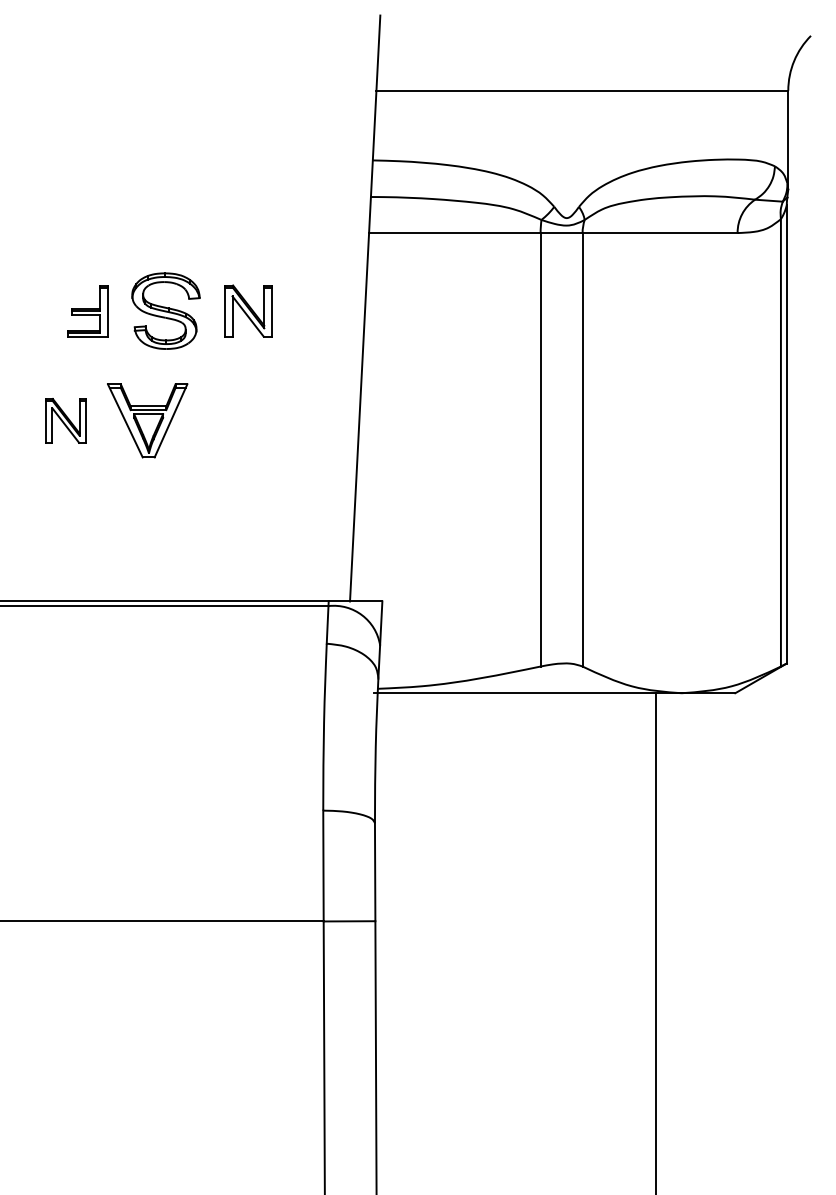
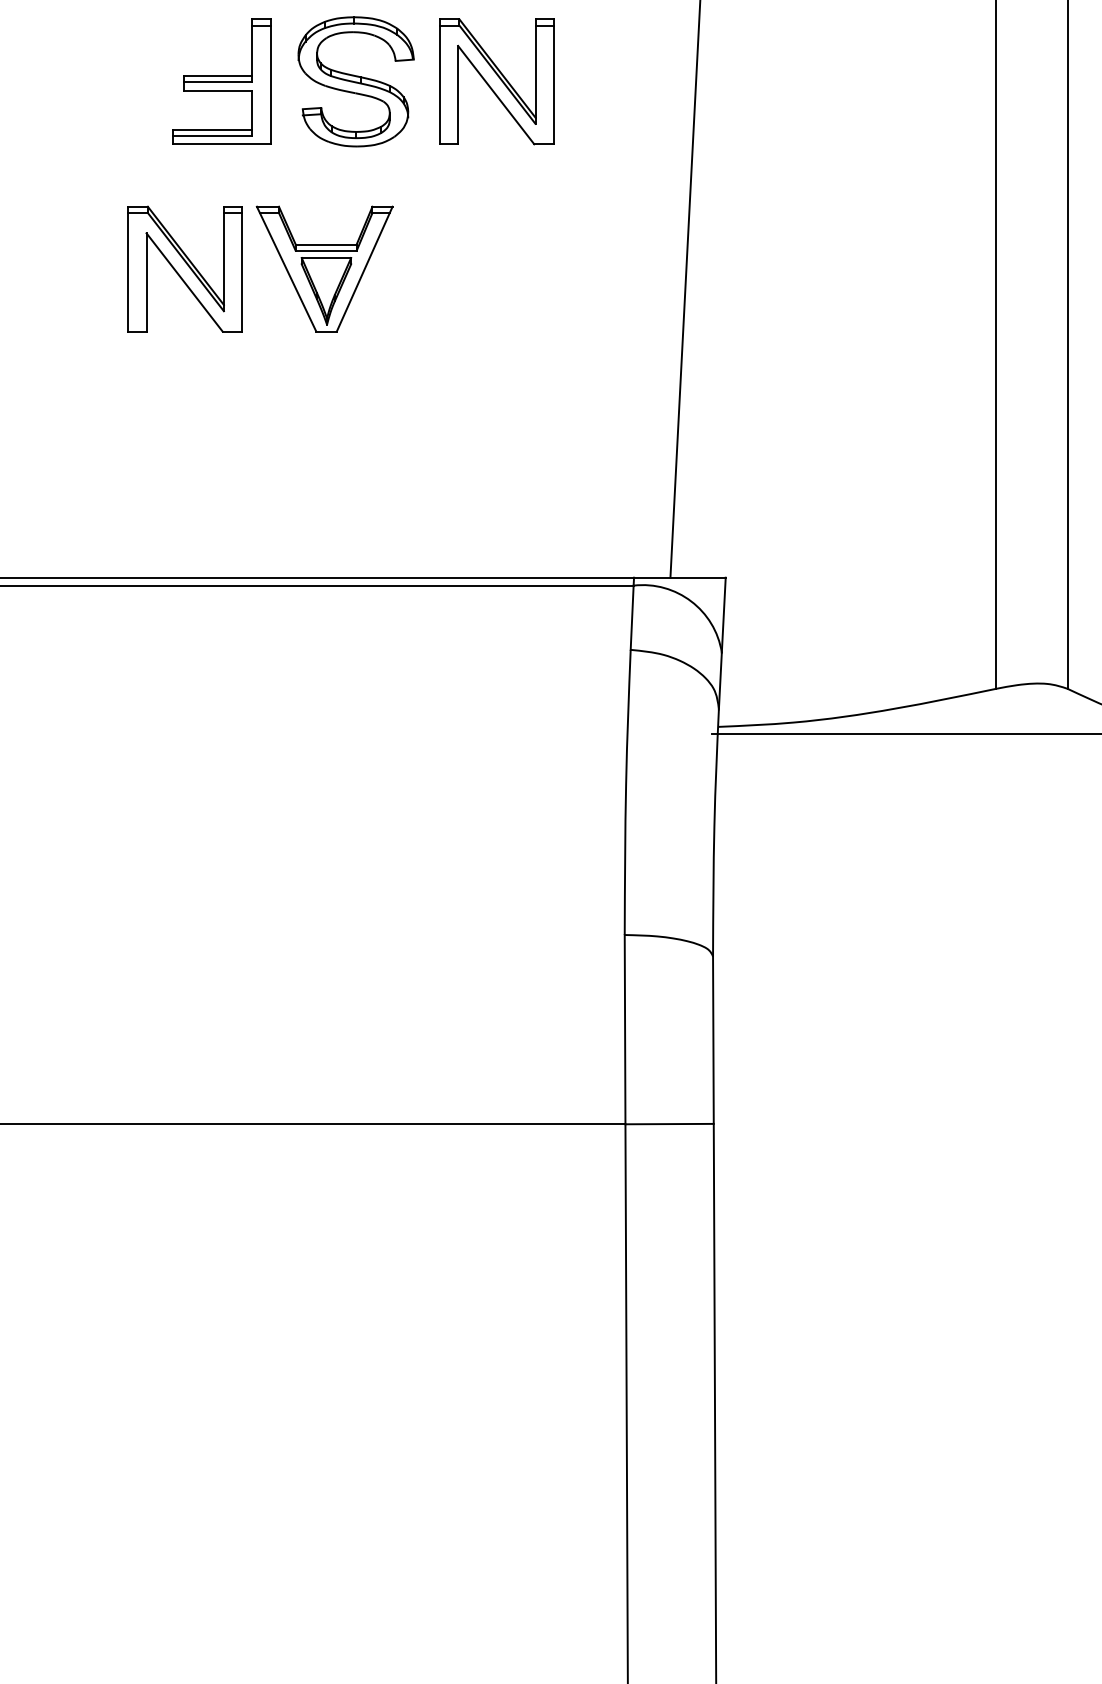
part: (248, 310) -> (497, 80), size x1.43
part: (87, 311) -> (222, 82), size x1.43
part: (65, 420) -> (184, 268), size x1.67

